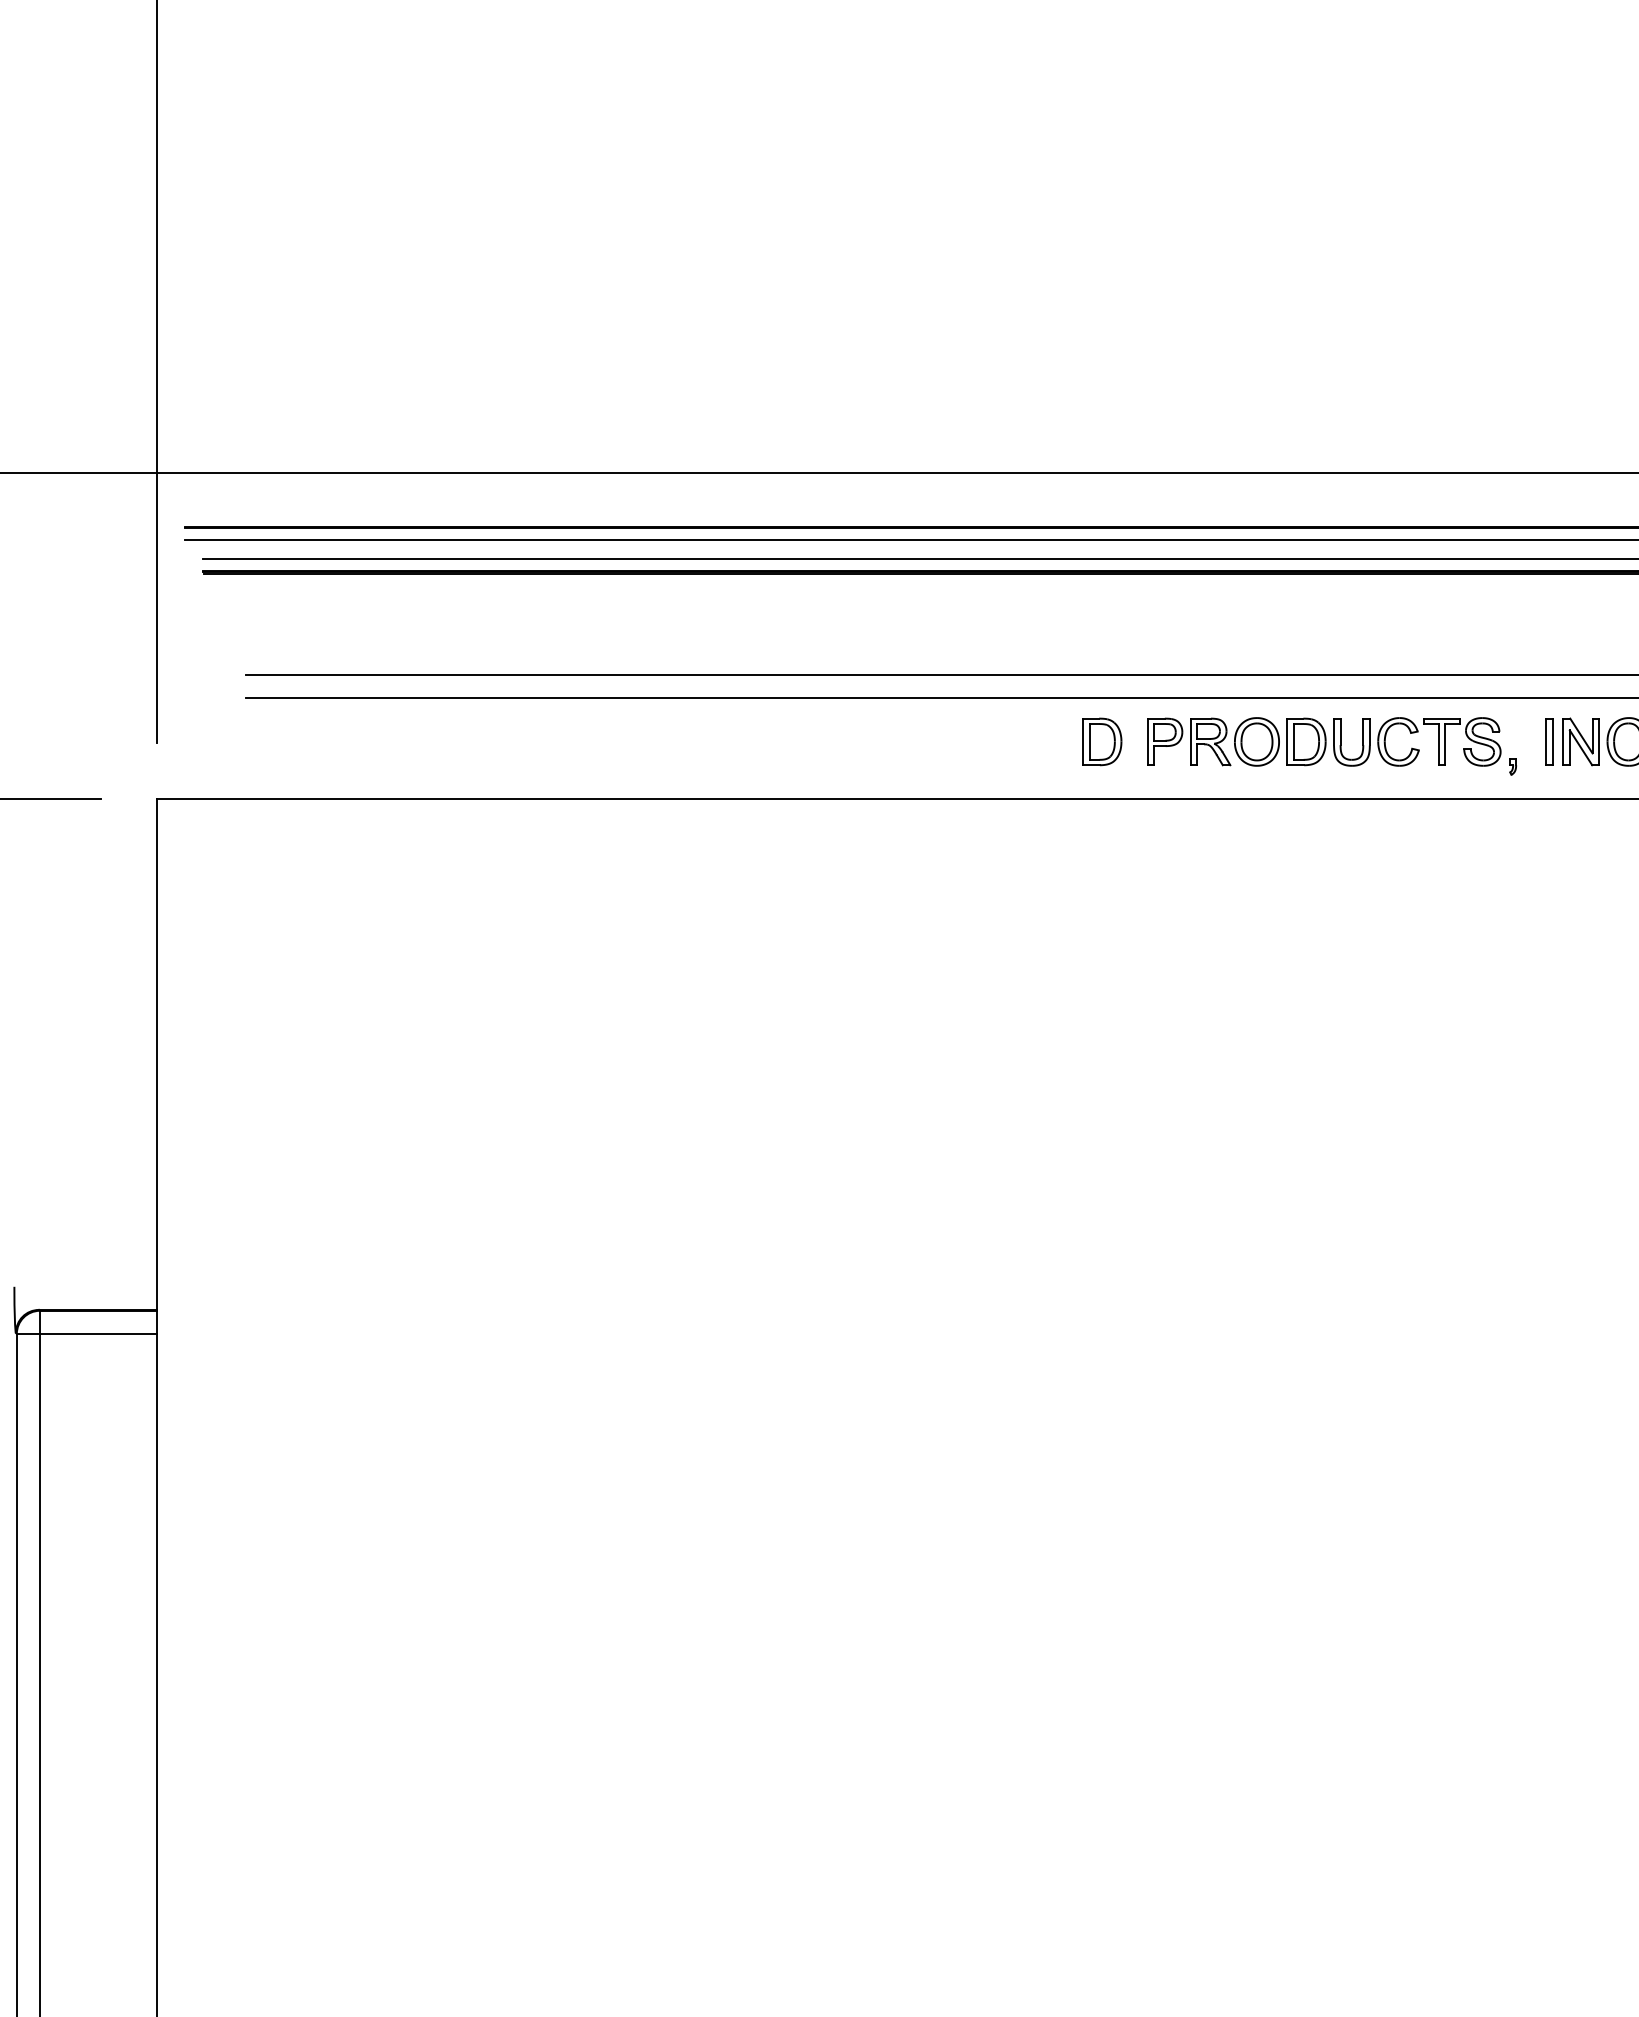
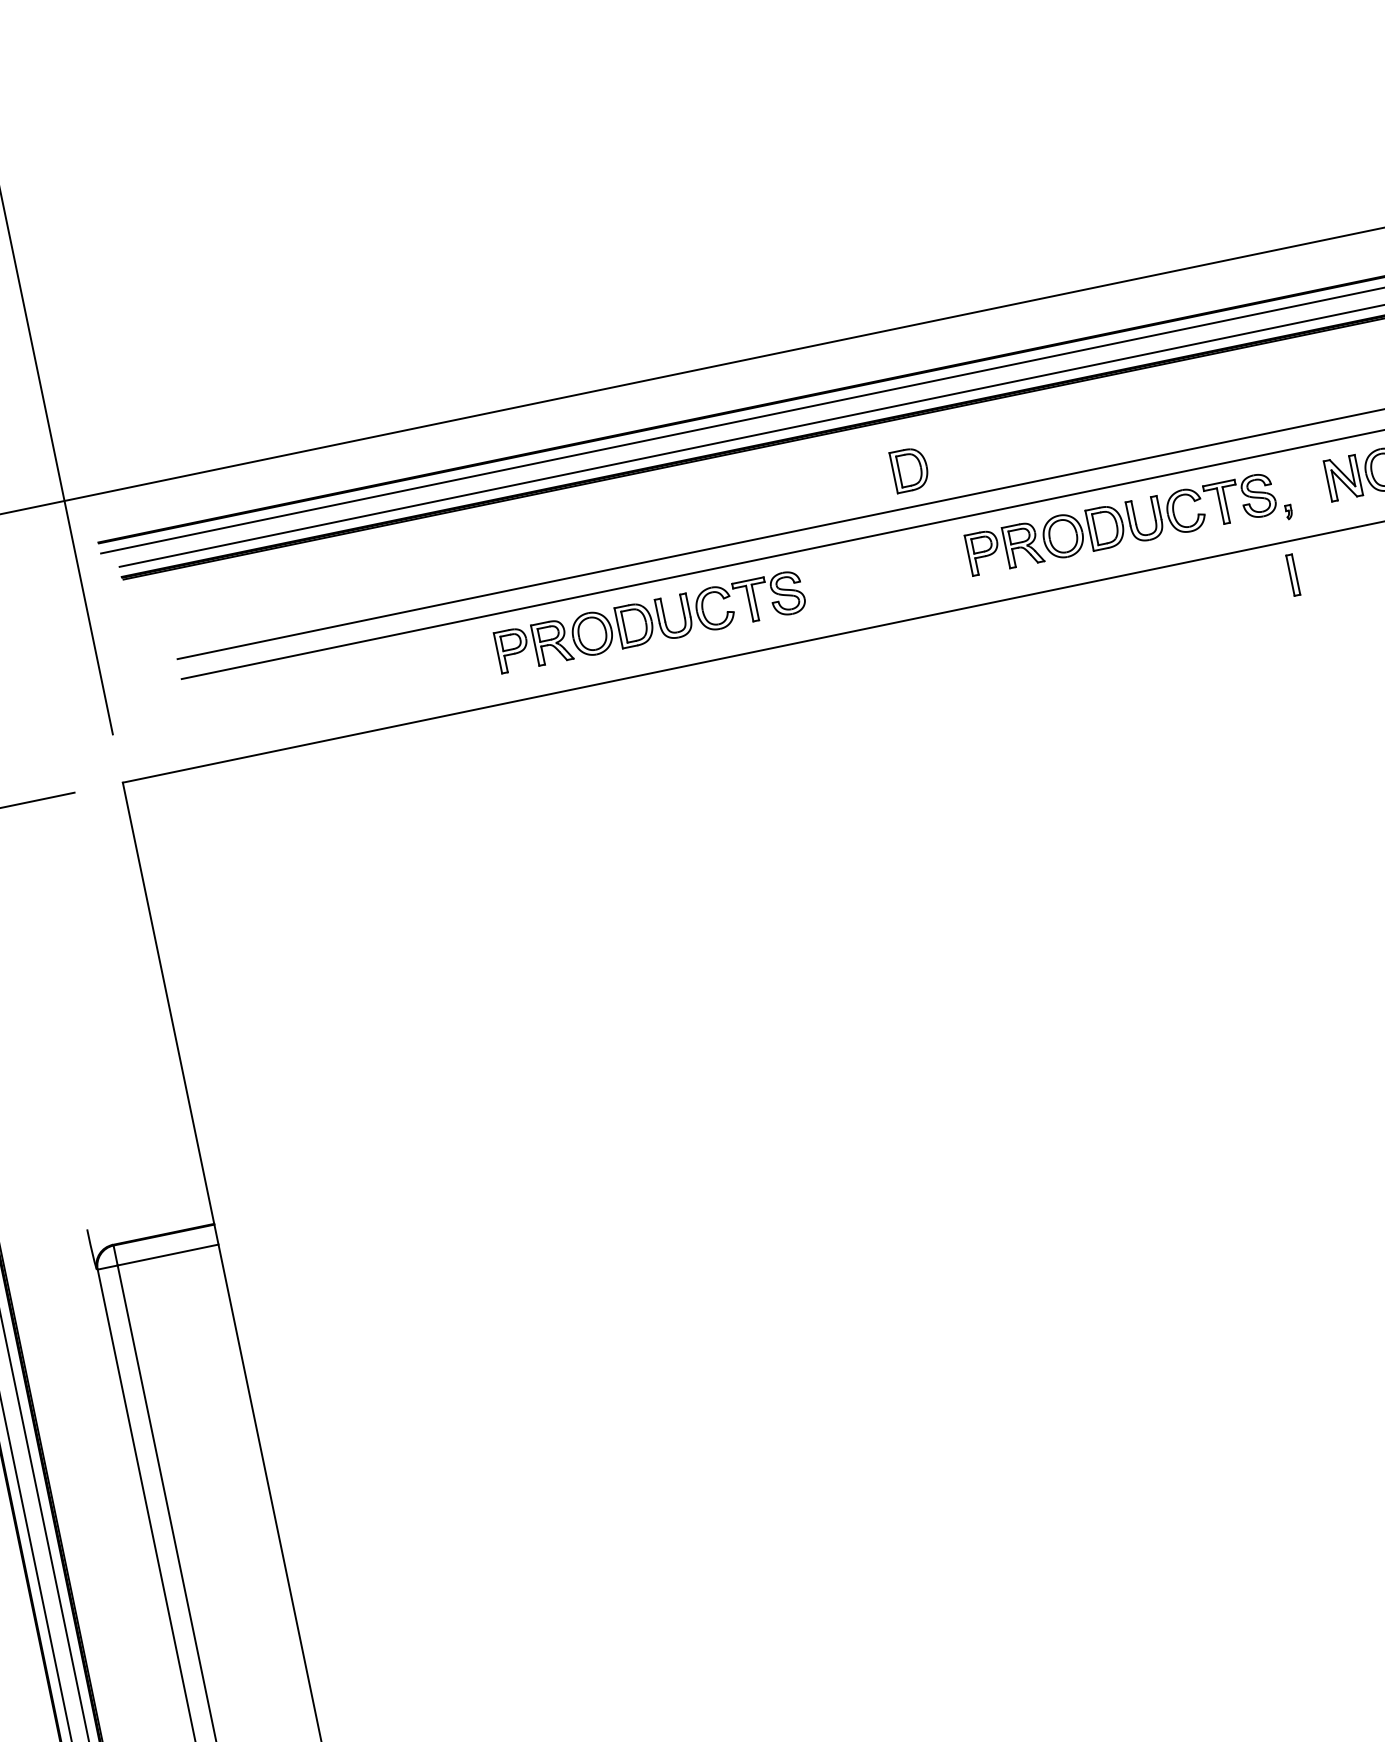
part: (779, 741) -> (650, 621), added
part: (1102, 741) -> (910, 469), moved
part: (1549, 741) -> (1293, 574), moved

